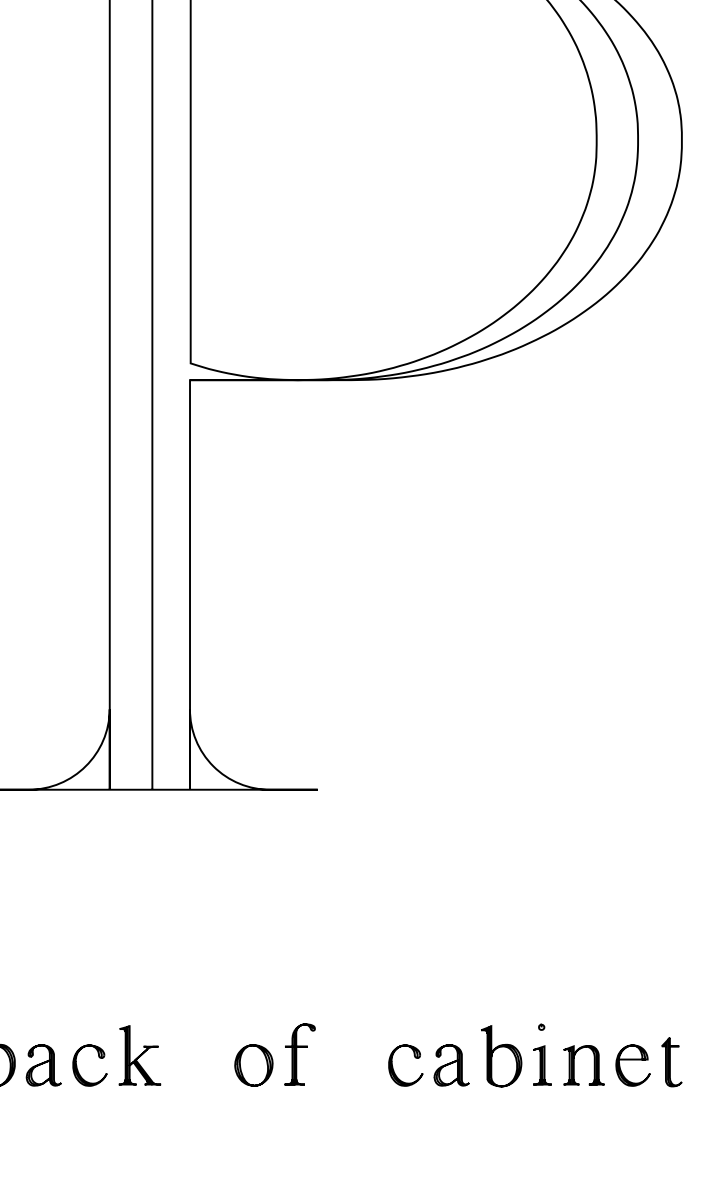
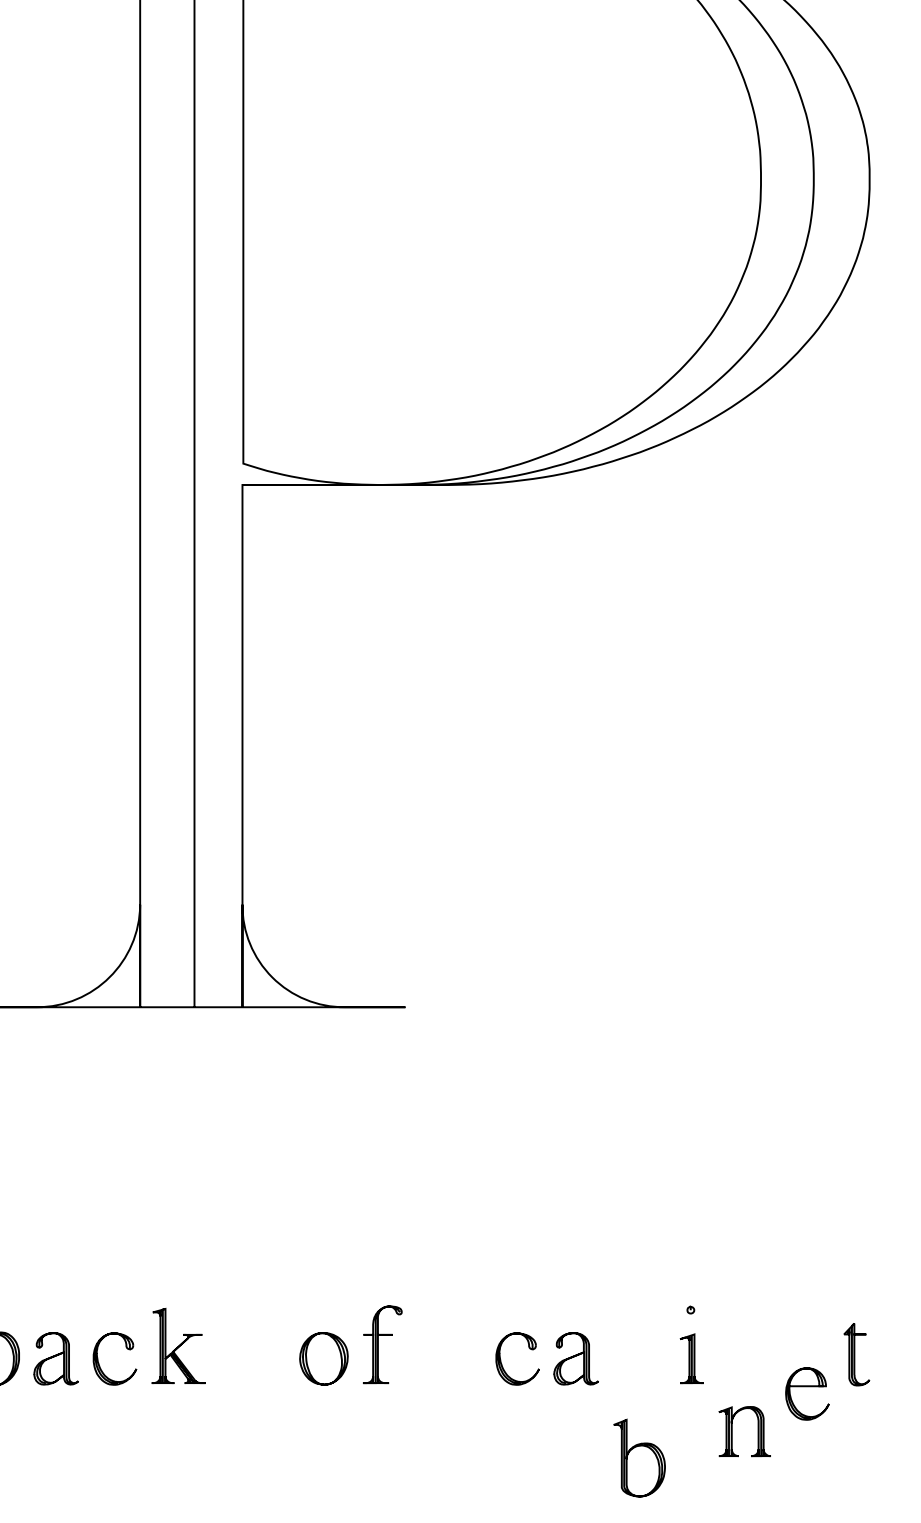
curve: (497, 1048) -> (634, 1448), moved
curve: (633, 1060) -> (807, 1387), moved
part: (574, 1065) -> (732, 1431), moved

